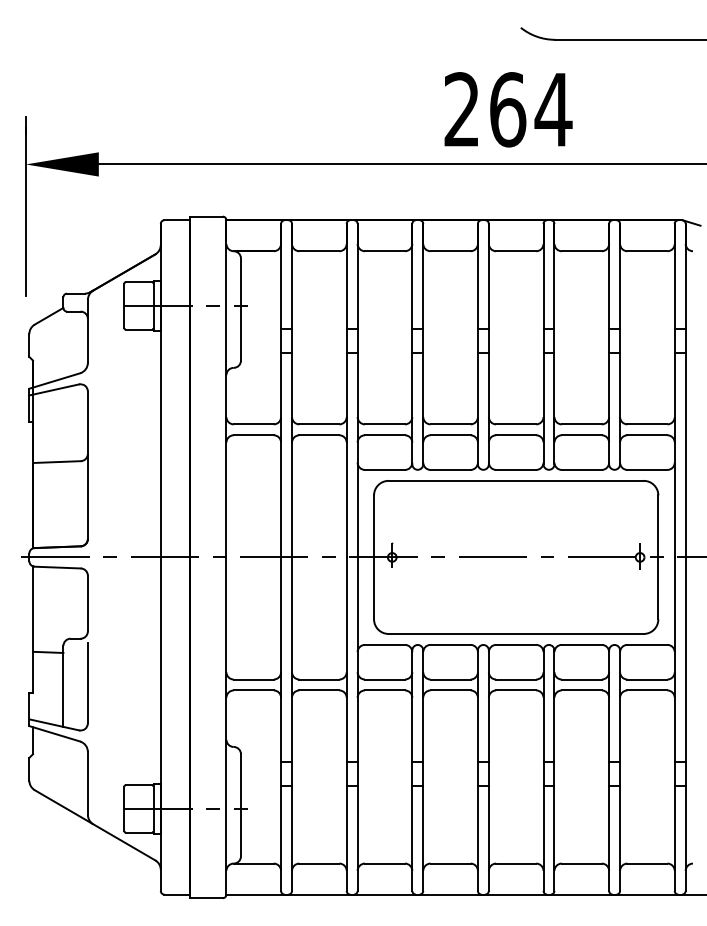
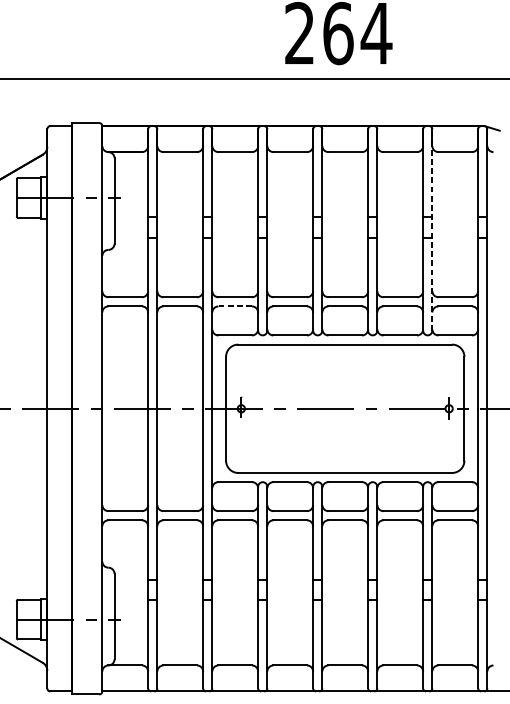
line: (620, 343) -> (432, 229), solid -> dashed
line: (384, 435) -> (234, 306), solid -> dashed

